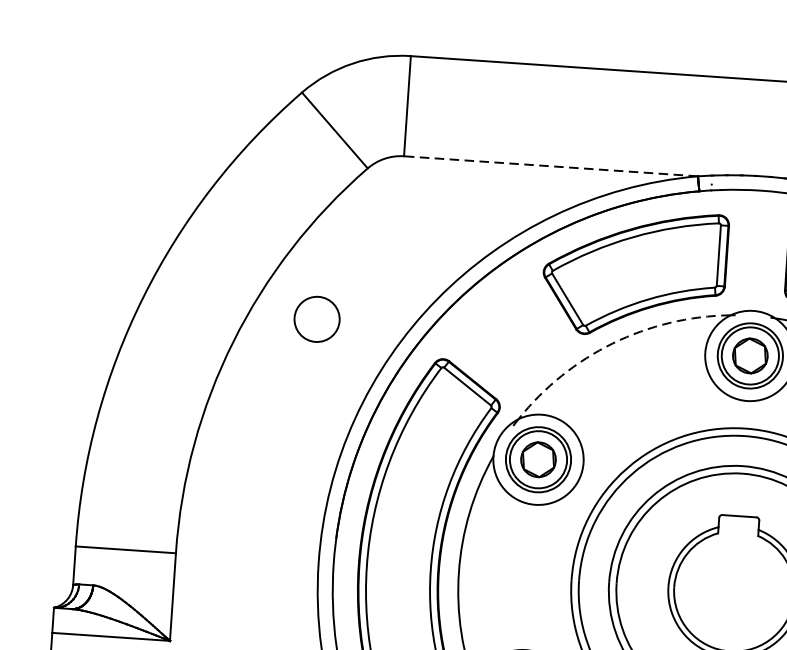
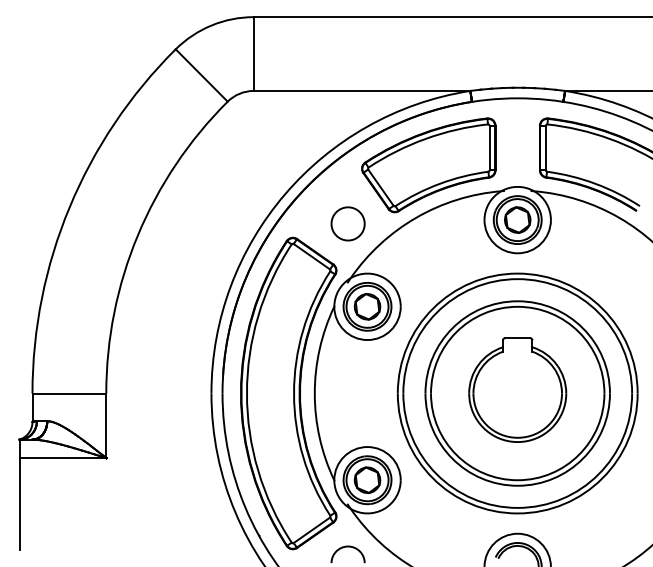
line: (550, 165) -> (361, 90), dashed -> solid
part: (316, 318) -> (347, 223), moved
arc: (613, 343) -> (416, 217), dashed -> solid

